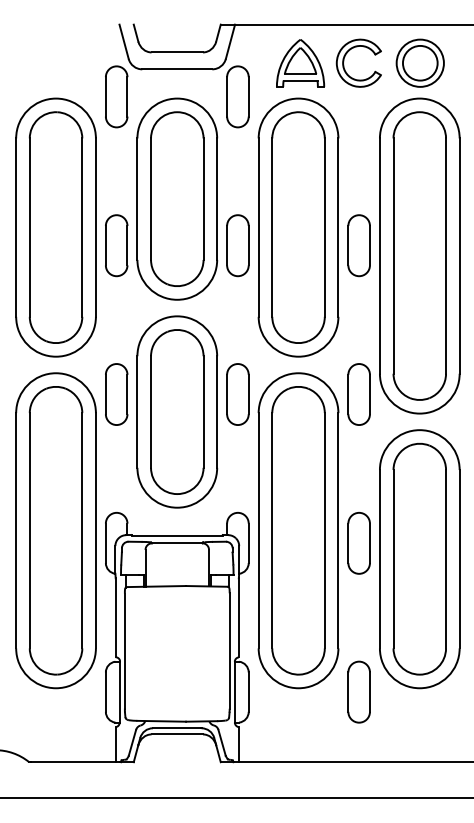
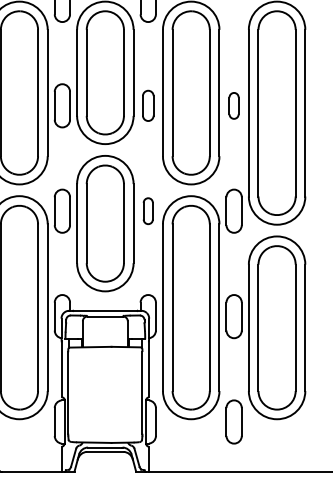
part: (237, 245) -> (147, 105), size x0.7
part: (358, 245) -> (233, 105), size x0.6
part: (237, 394) -> (147, 211), size x0.6

